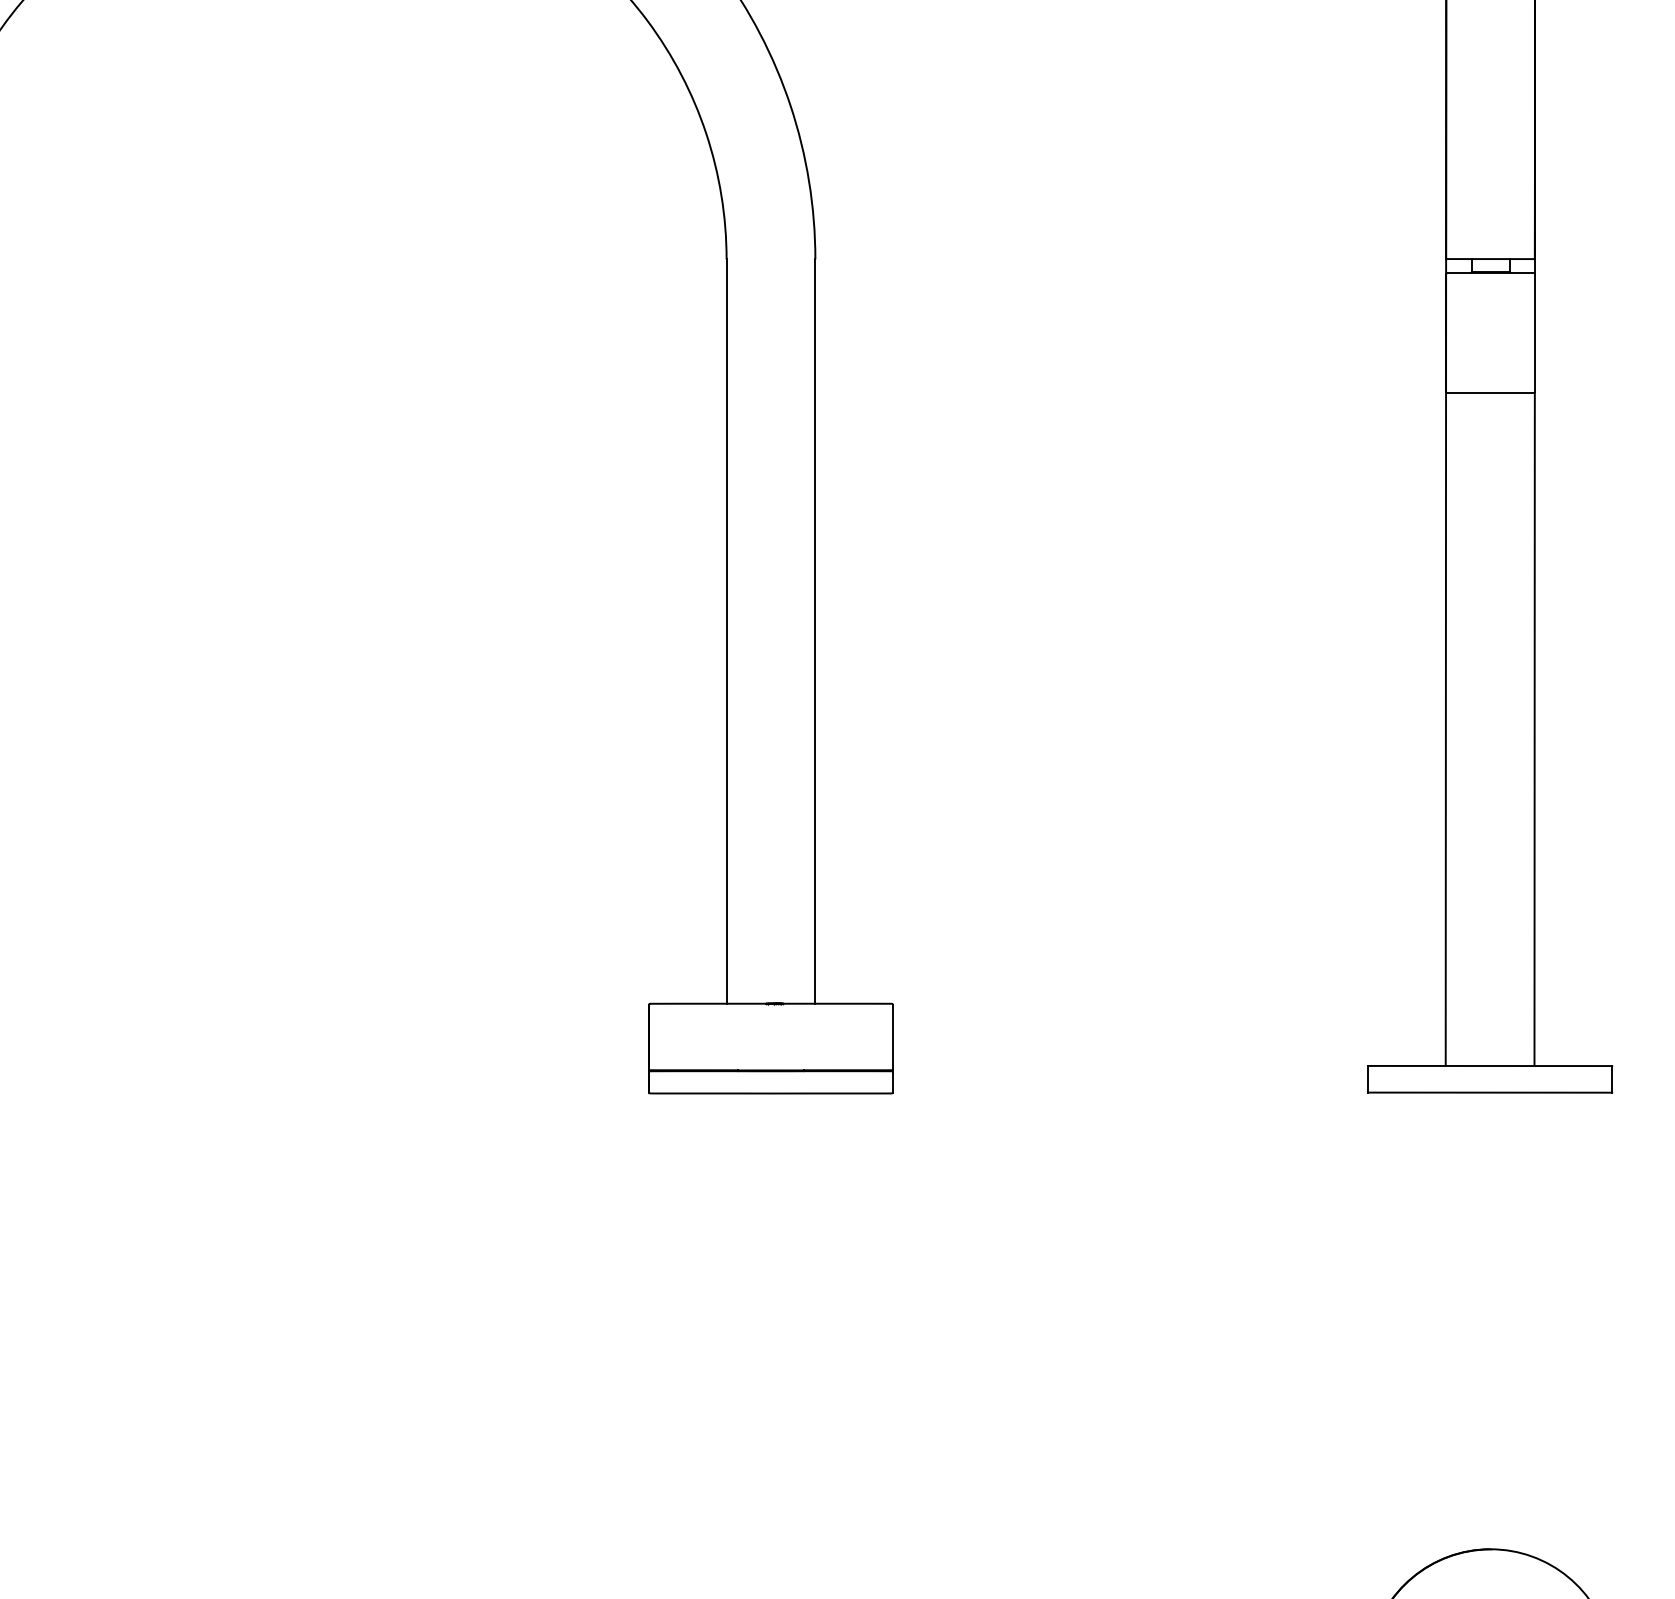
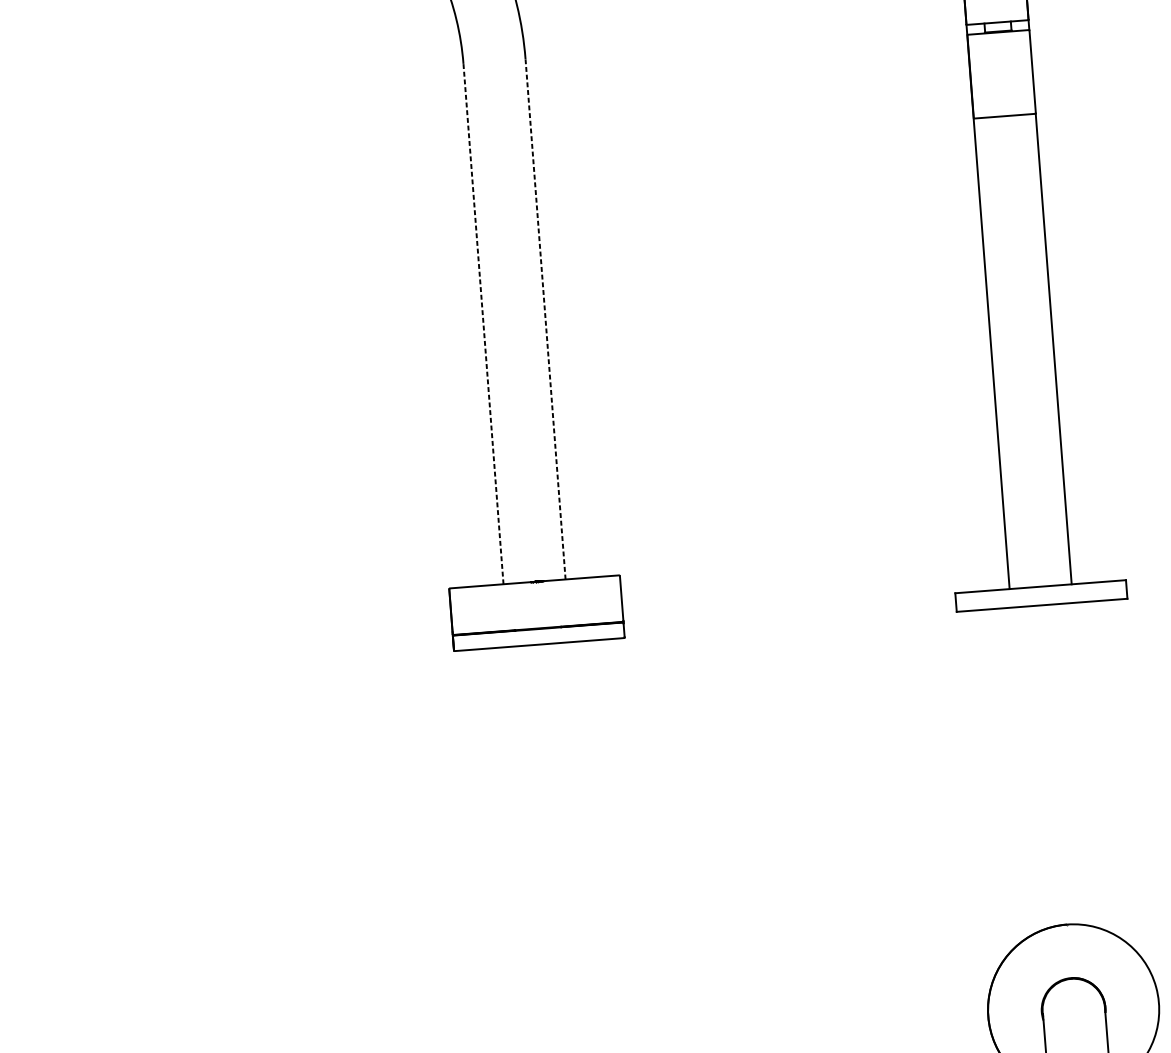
line: (726, 631) -> (483, 324), solid -> dashed
line: (815, 631) -> (545, 319), solid -> dashed

